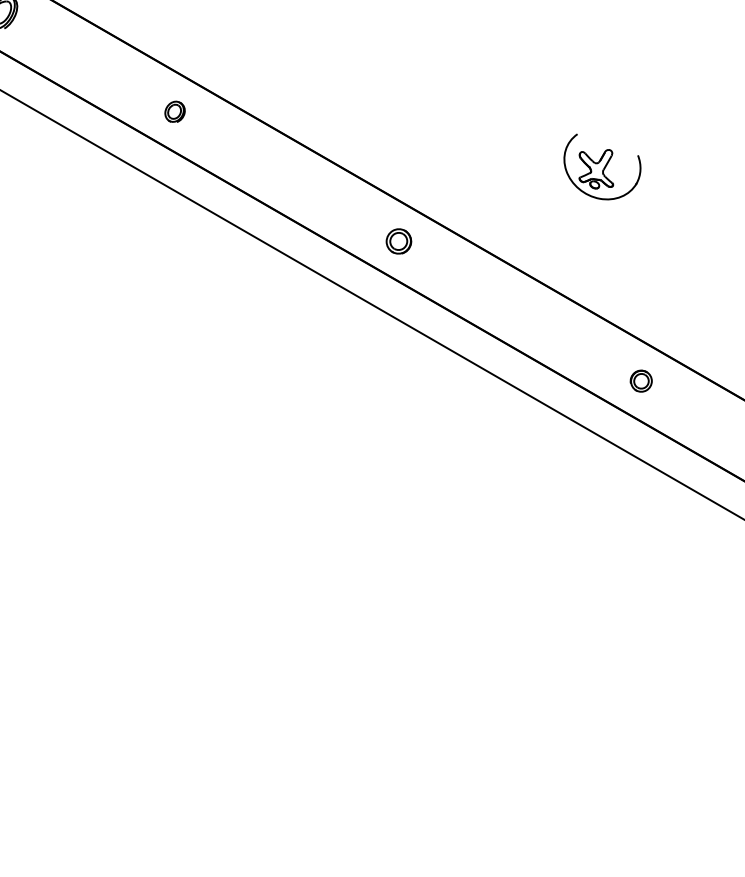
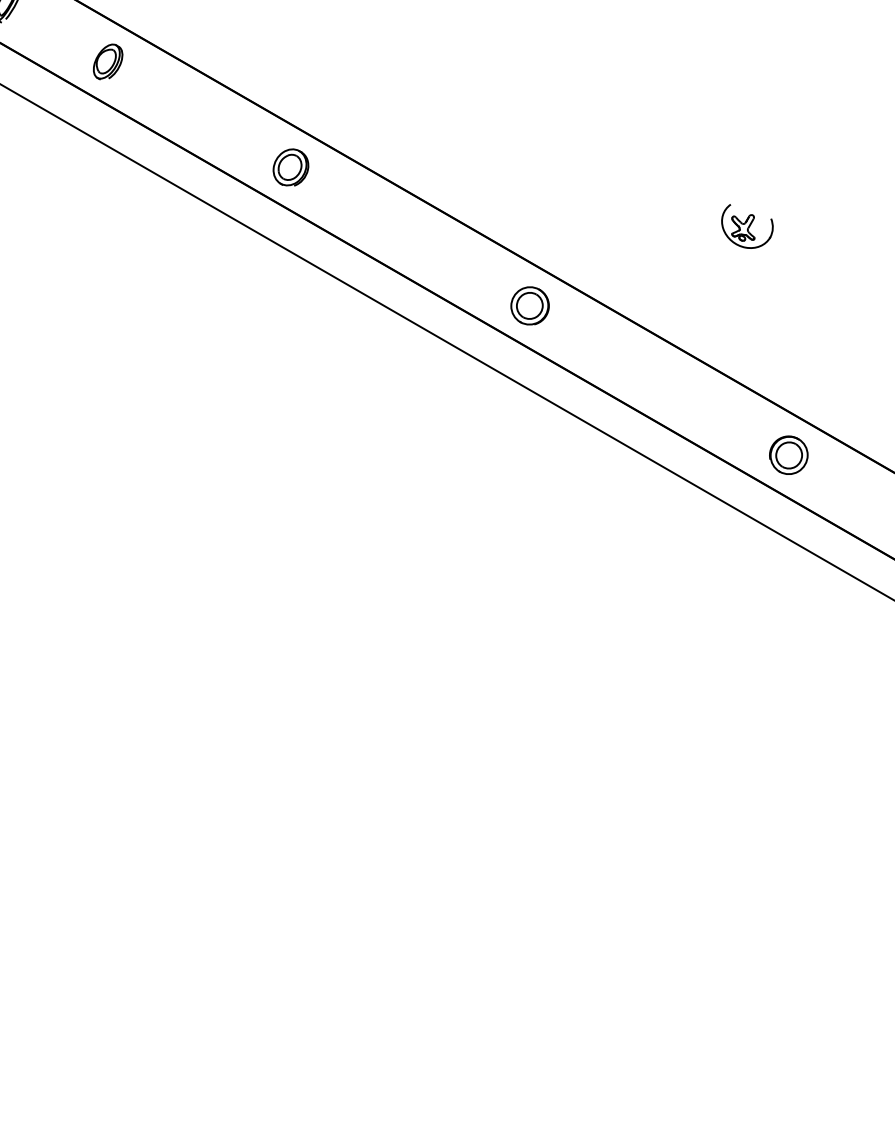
part: (174, 111) -> (290, 167), size x1.67
part: (602, 167) -> (747, 226), size x0.62
part: (398, 241) -> (529, 305), size x1.43
part: (640, 380) -> (788, 454), size x1.67

